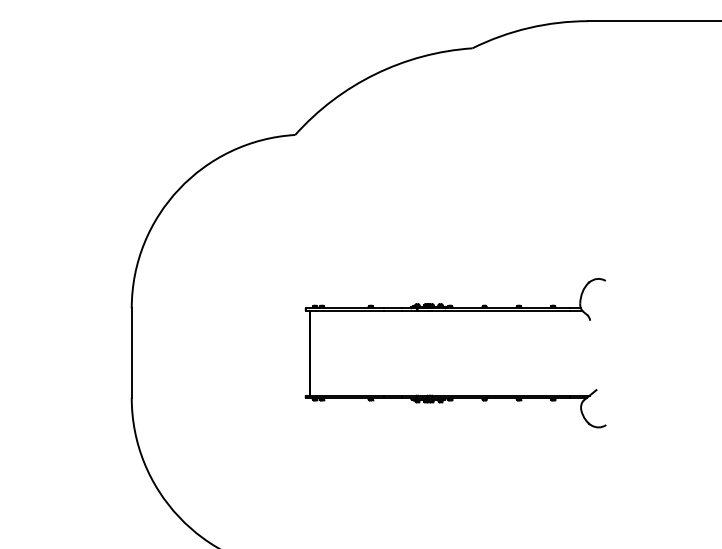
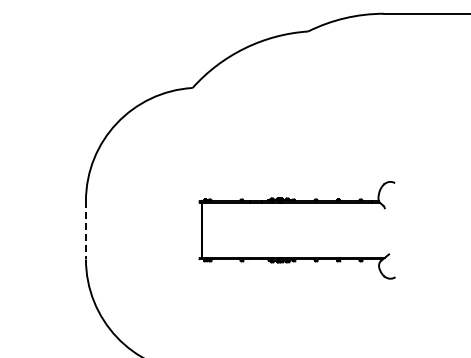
line: (131, 353) -> (85, 230), solid -> dashed

